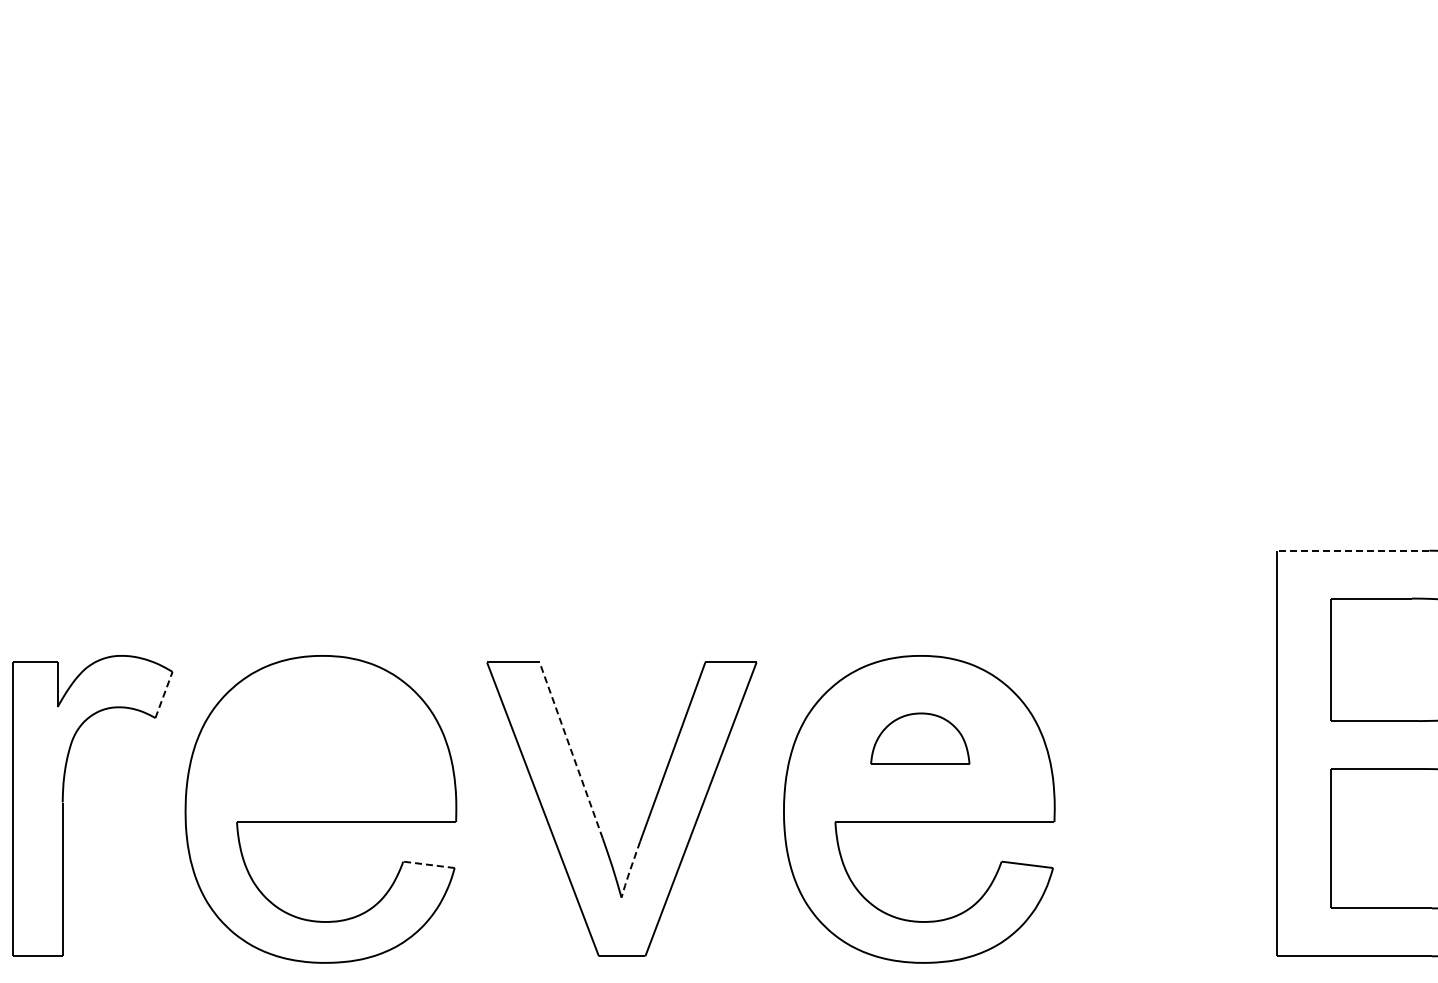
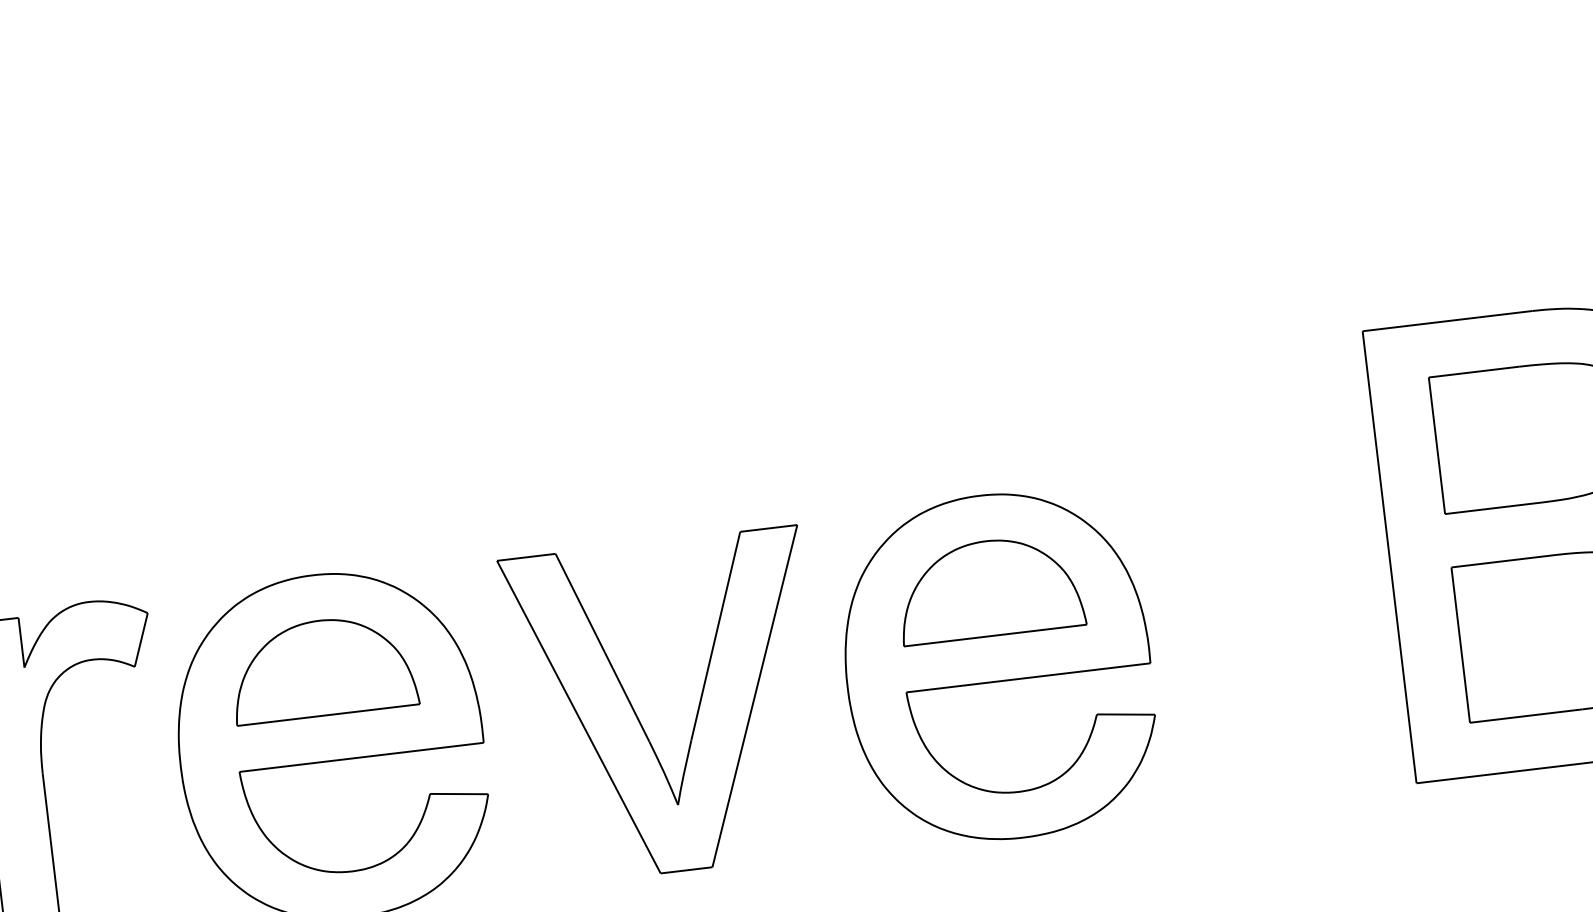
line: (1352, 550) -> (1446, 321), dashed -> solid
line: (164, 695) -> (141, 640), dashed -> solid
part: (321, 738) -> (322, 667), added
part: (920, 738) -> (990, 587), size x1.67
line: (571, 749) -> (602, 646), dashed -> solid
line: (429, 864) -> (459, 793), dashed -> solid
line: (629, 871) -> (683, 774), dashed -> solid

